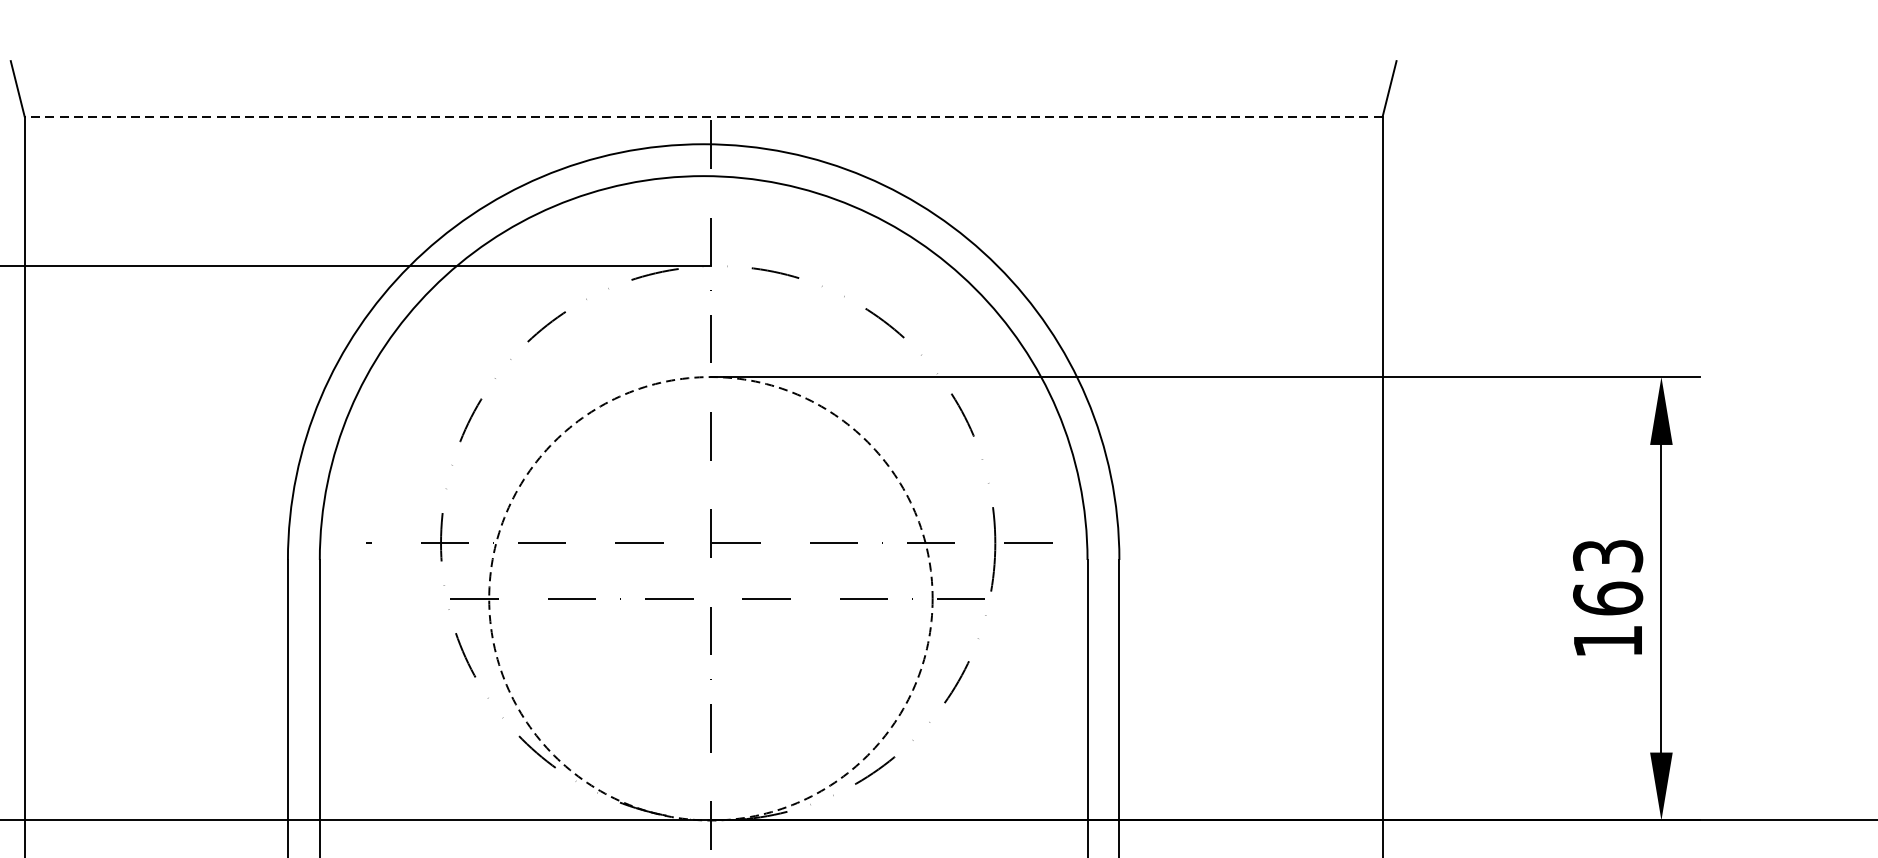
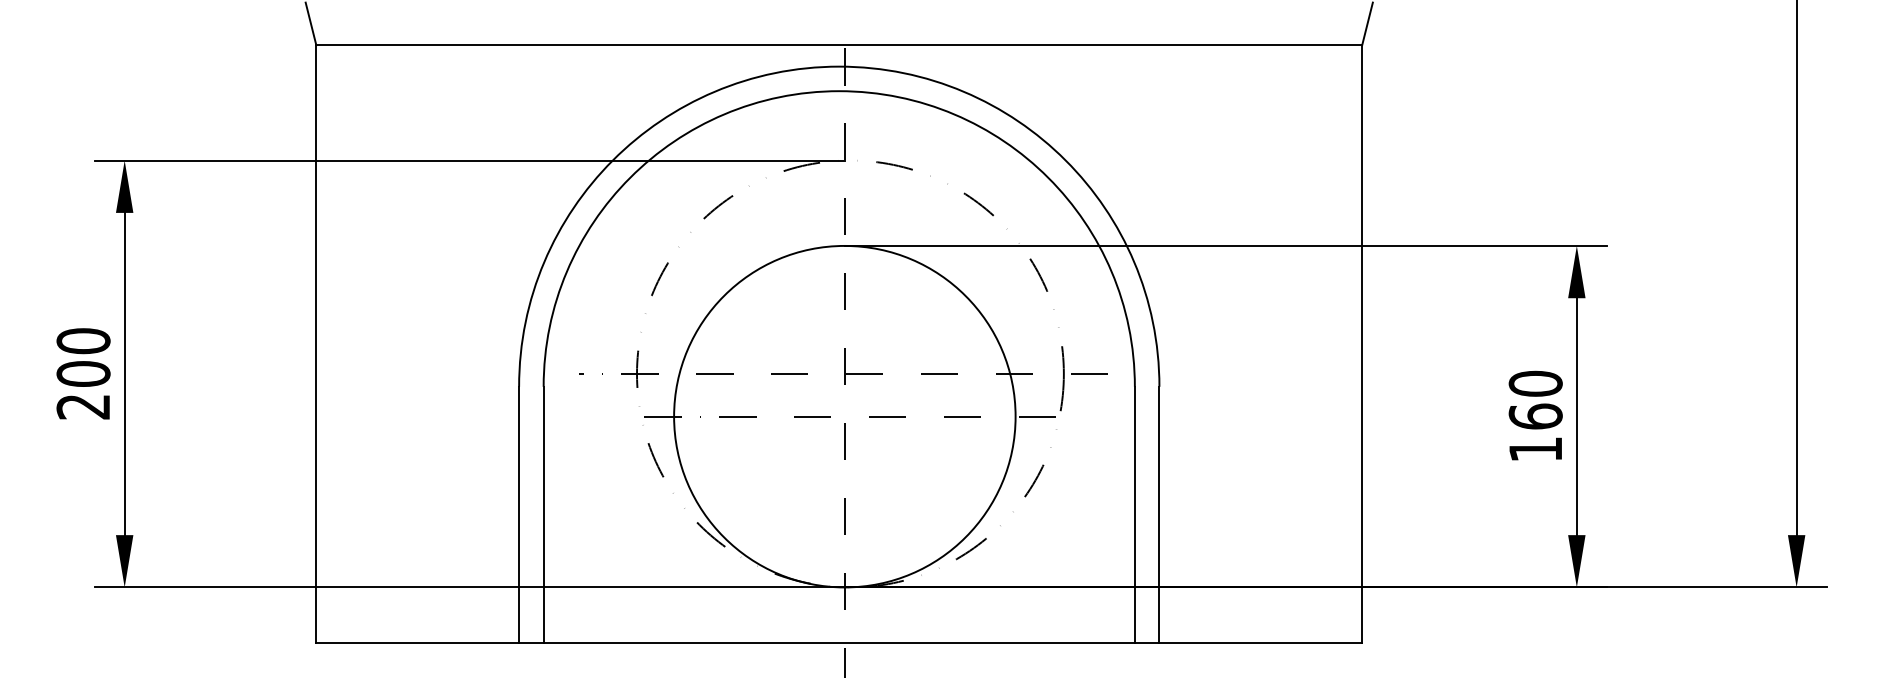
line: (703, 116) -> (839, 45), dashed -> solid
text: (1607, 555) -> (1535, 383), 163 -> 160
circle: (710, 598) -> (844, 416), dashed -> solid

